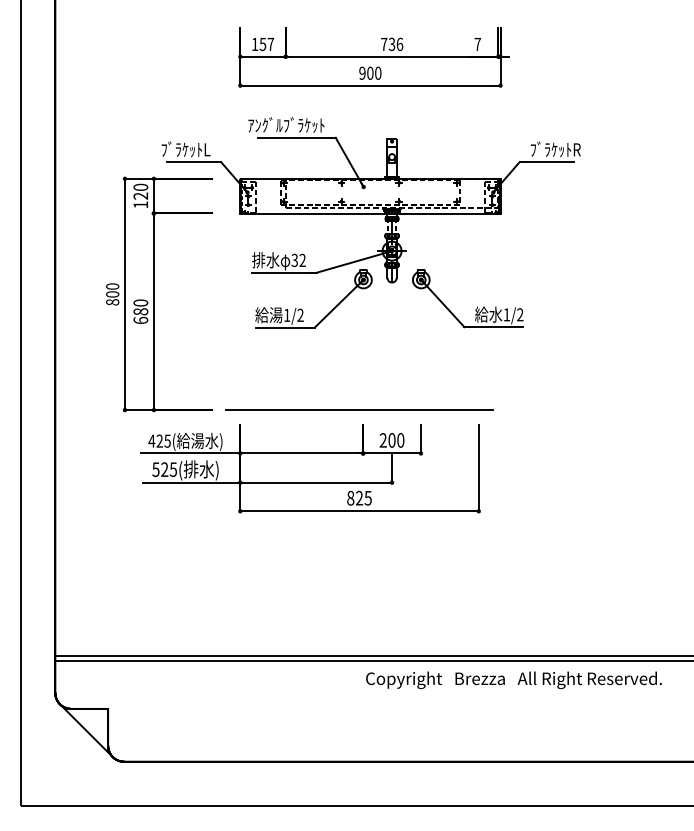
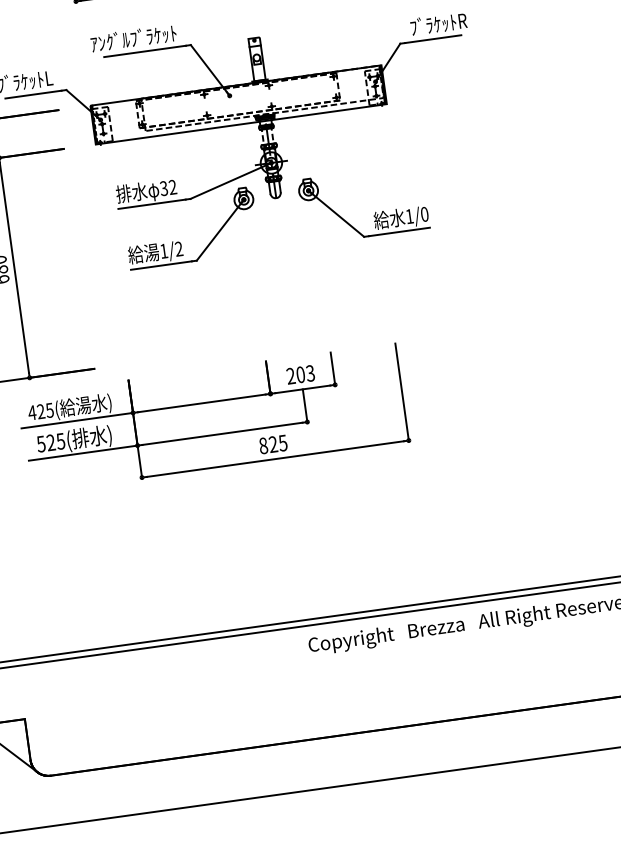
text: (520, 314) -> (424, 214), 1/2 -> 1/0
line: (359, 410) -> (259, 346), removed
text: (400, 440) -> (310, 373), 200 -> 203

